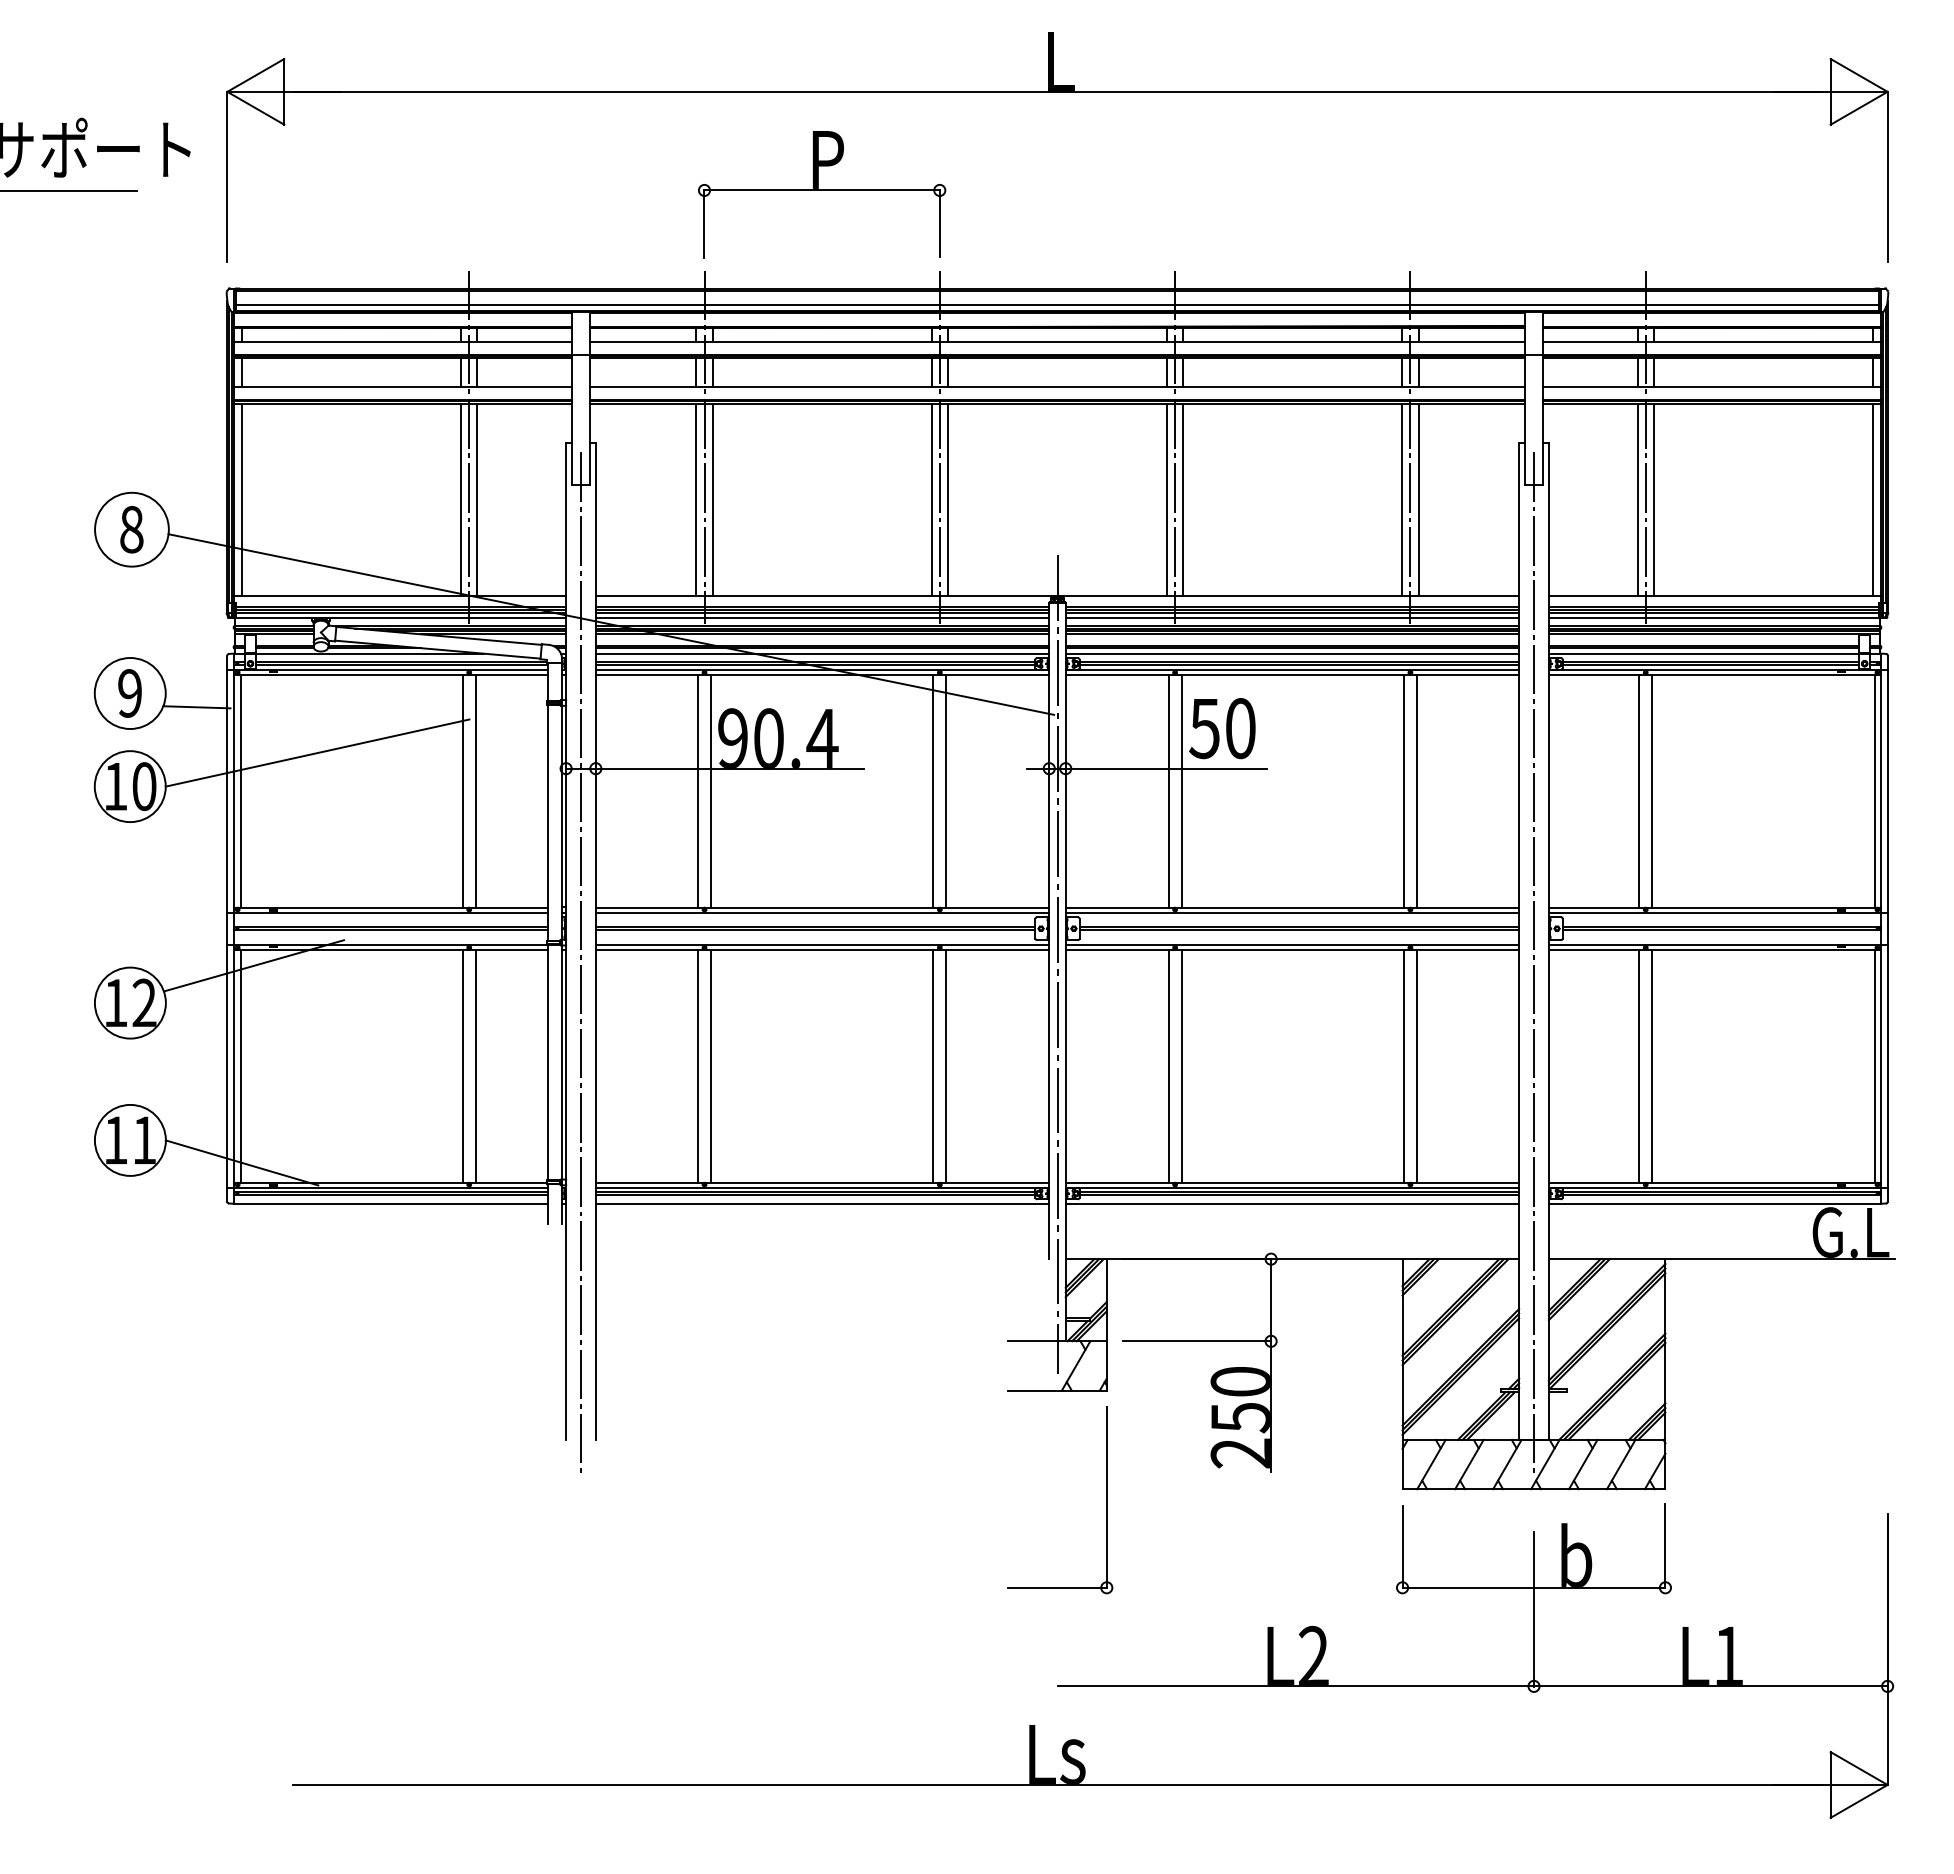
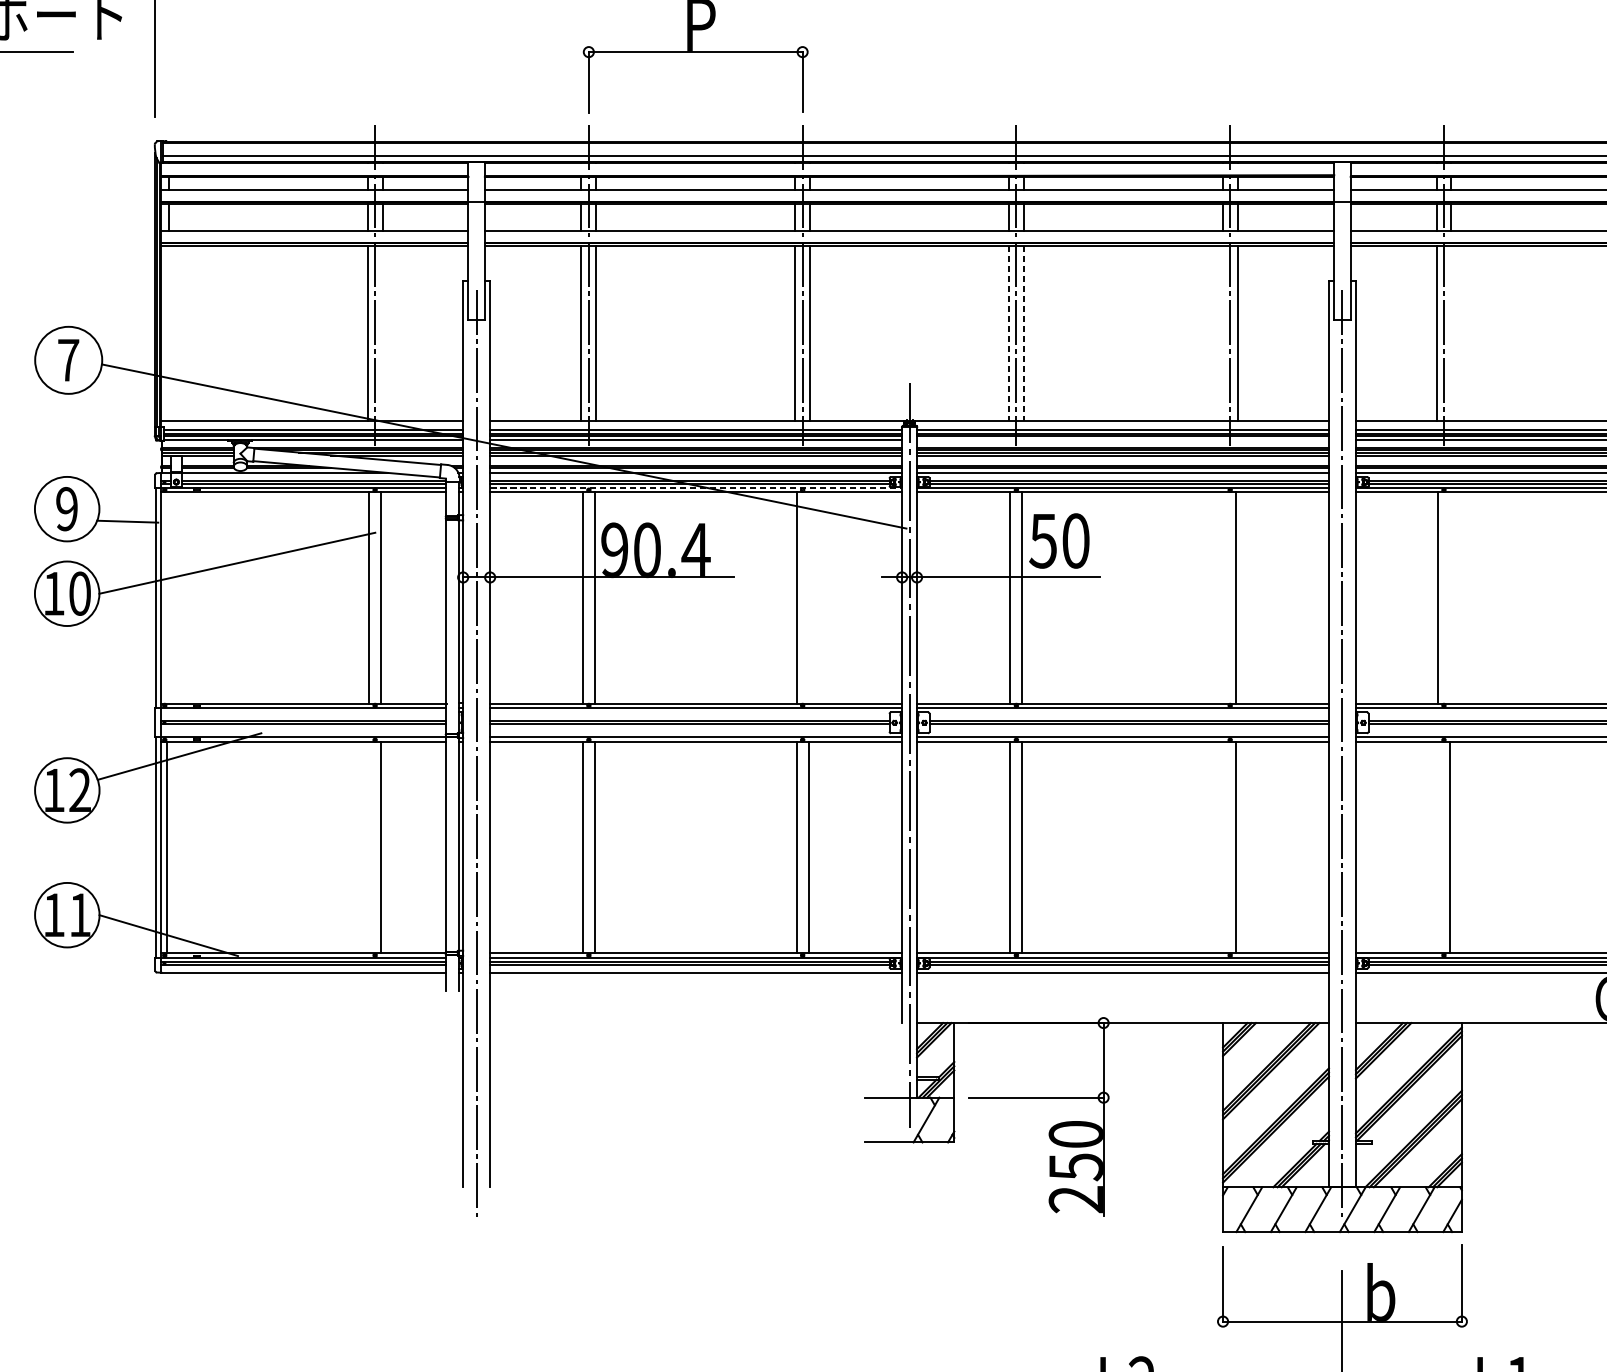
line: (242, 499) -> (169, 332), removed
line: (477, 499) -> (382, 332), removed
line: (1402, 499) -> (1222, 332), removed
line: (1653, 499) -> (1451, 332), removed
line: (1166, 500) -> (1008, 333), solid -> dashed
line: (1183, 500) -> (1024, 333), solid -> dashed
text: (131, 529) -> (68, 360), 8 -> 7
line: (1292, 617) -> (1123, 440), removed
line: (822, 669) -> (696, 487), solid -> dashed
line: (240, 790) -> (167, 597), removed
line: (946, 790) -> (808, 597), removed
line: (1403, 790) -> (1223, 597), removed
line: (1652, 790) -> (1450, 597), removed
line: (462, 1065) -> (369, 847), removed
line: (1403, 1065) -> (1223, 847), removed
line: (1639, 1065) -> (1438, 847), removed
part: (1106, 1500) -> (954, 1242), removed

